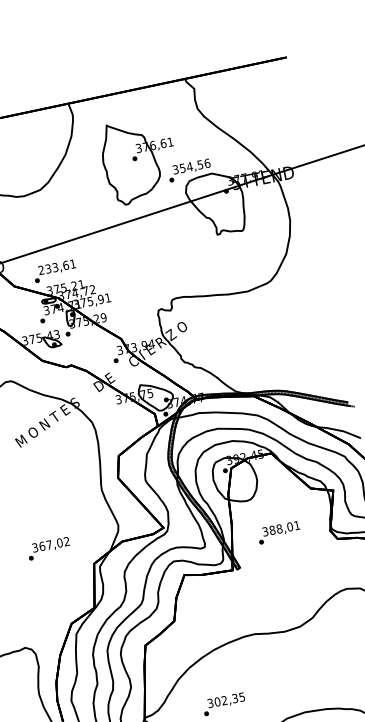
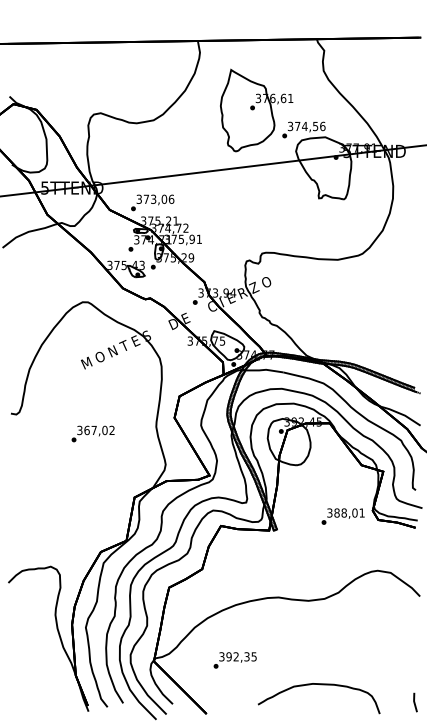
text: (182, 168) -> (297, 126), 354,56 -> 374,56
text: (57, 266) -> (155, 198), 233,61 -> 373,06
text: (278, 532) -> (342, 516), moved
text: (48, 548) -> (92, 433), moved
text: (216, 701) -> (228, 656), 302,35 -> 392,35

